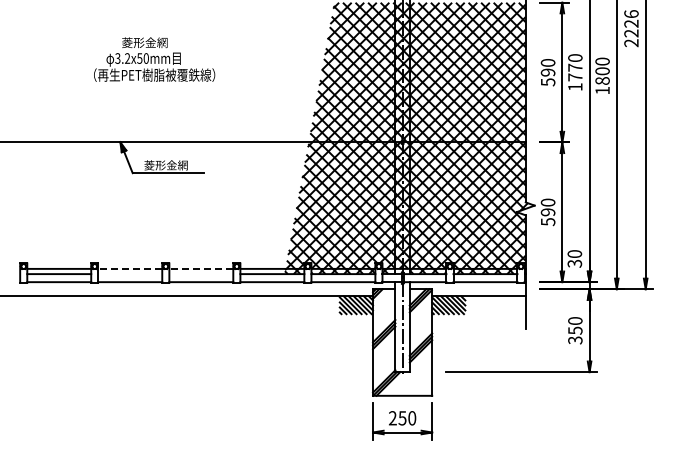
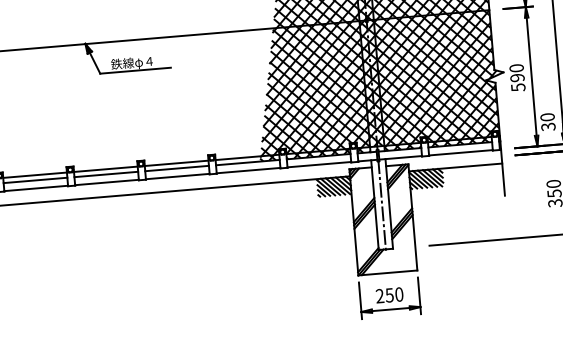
text: (165, 165) -> (132, 63), 菱形金網 -> 鉄線φ４
line: (130, 268) -> (106, 168), dashed -> solid
line: (201, 268) -> (176, 162), dashed -> solid
line: (130, 274) -> (106, 174), added
line: (201, 274) -> (177, 168), added

